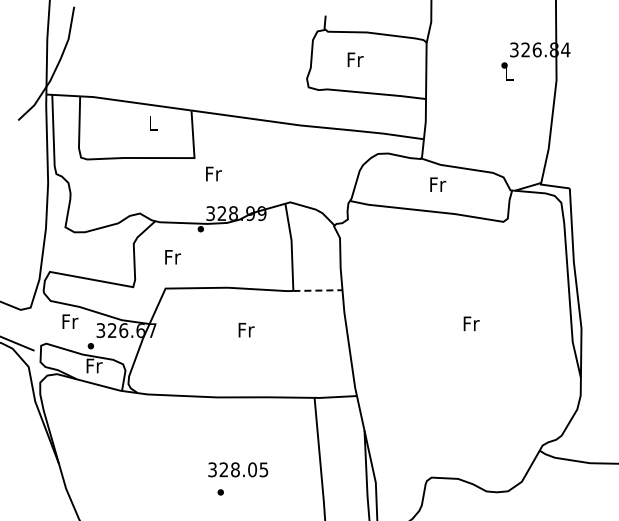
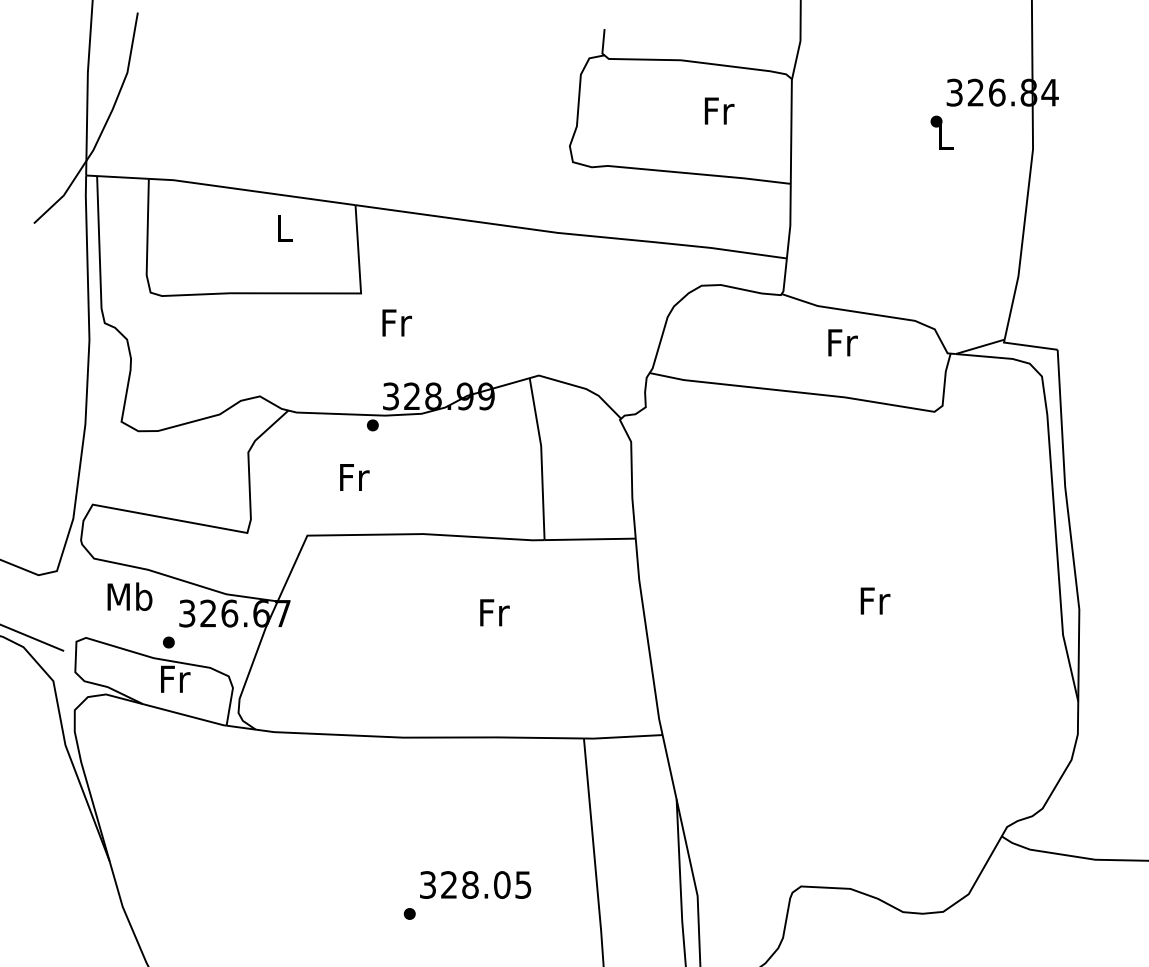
text: (355, 59) -> (719, 110), moved
text: (438, 184) -> (843, 342), moved
text: (173, 257) -> (355, 477), moved
line: (317, 290) -> (589, 539), dashed -> solid
text: (70, 321) -> (130, 596), Fr -> Mb
text: (246, 330) -> (494, 613), moved
text: (238, 469) -> (476, 884), moved

